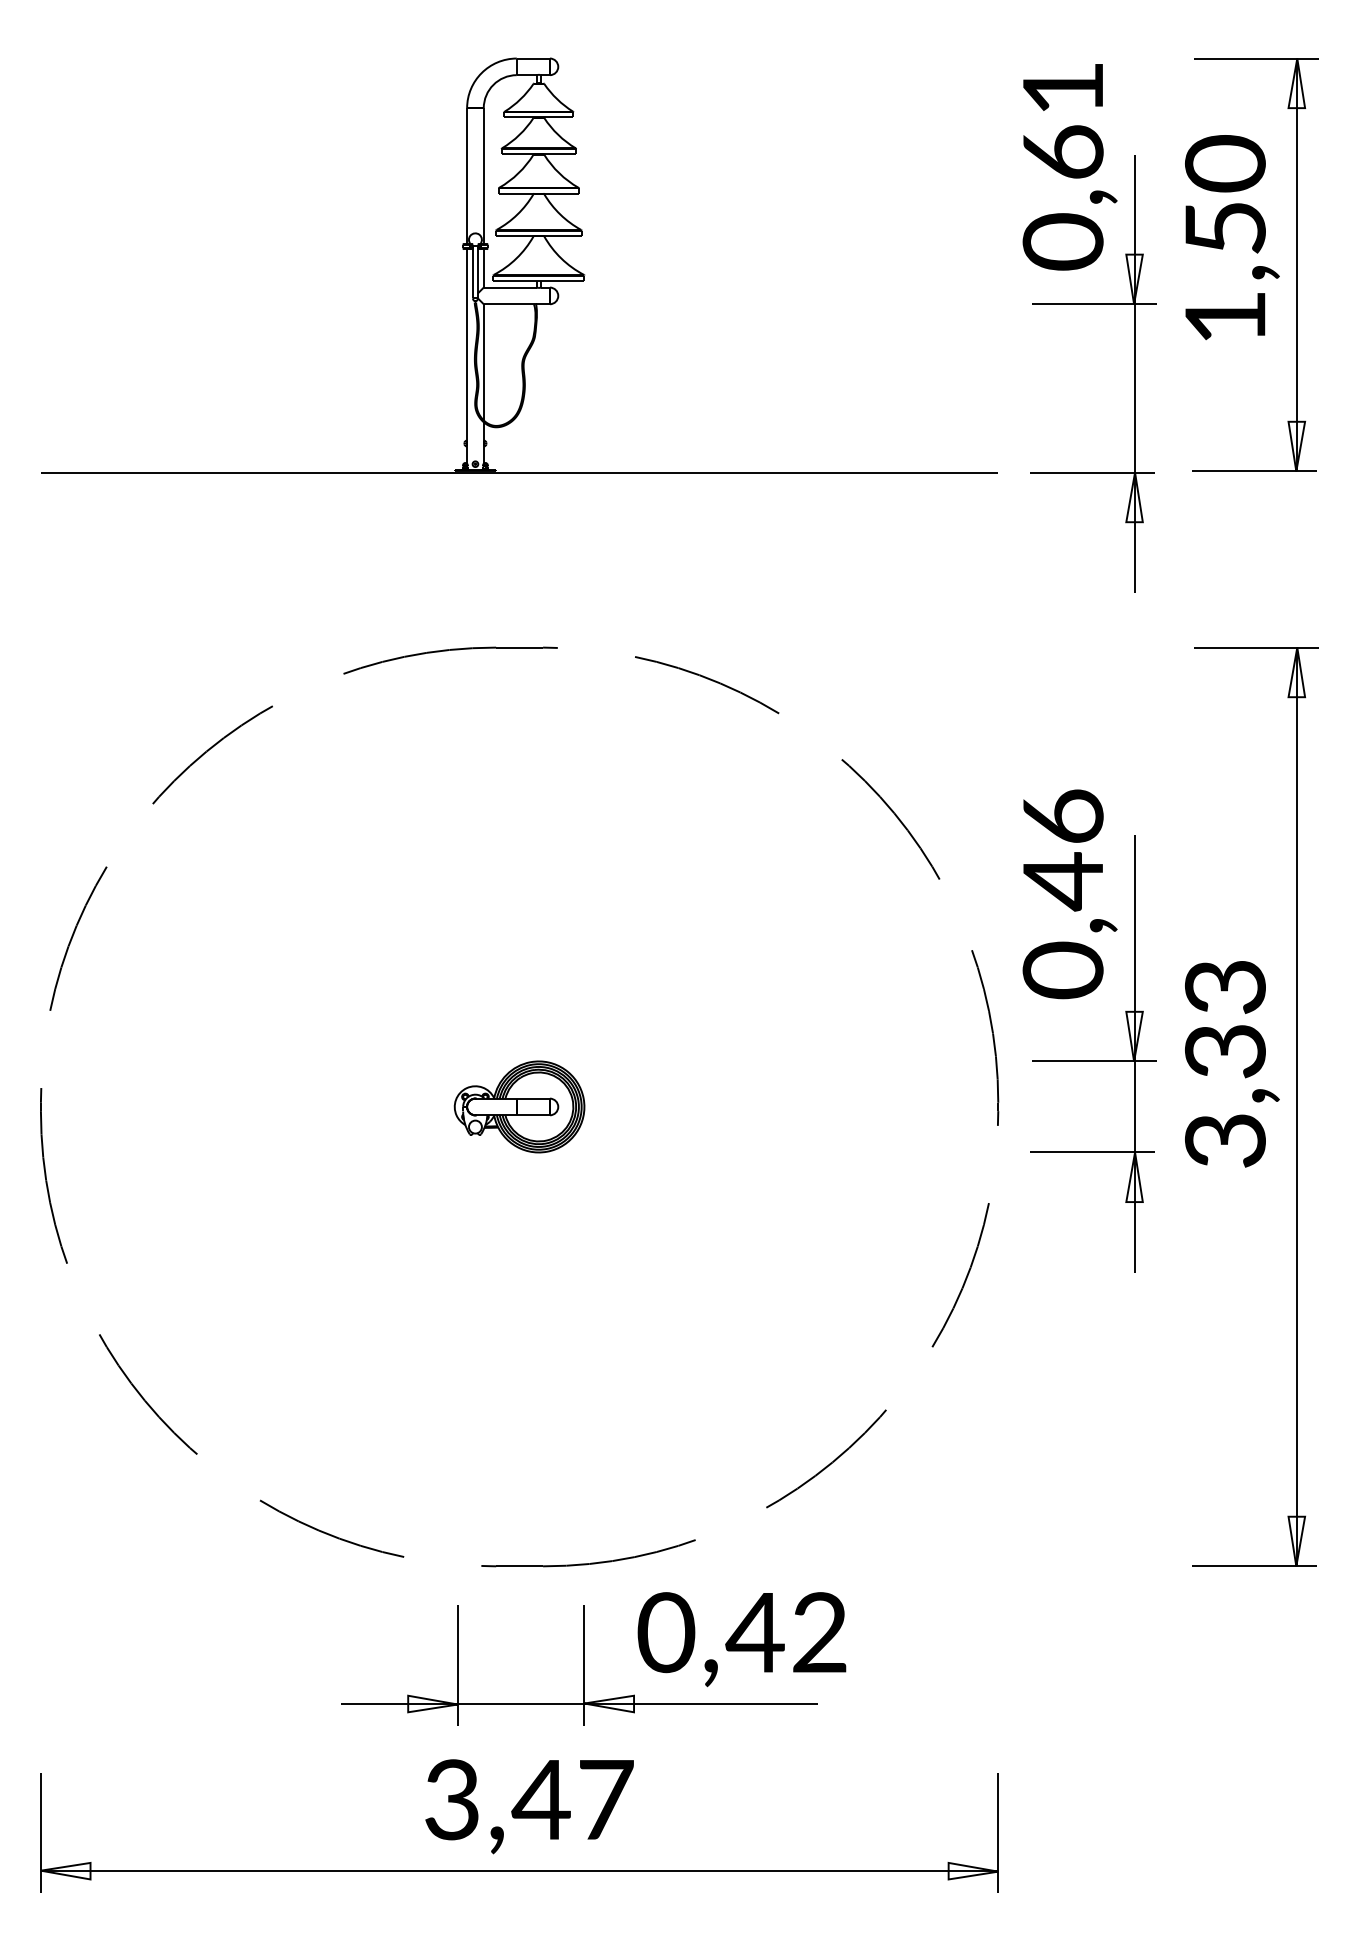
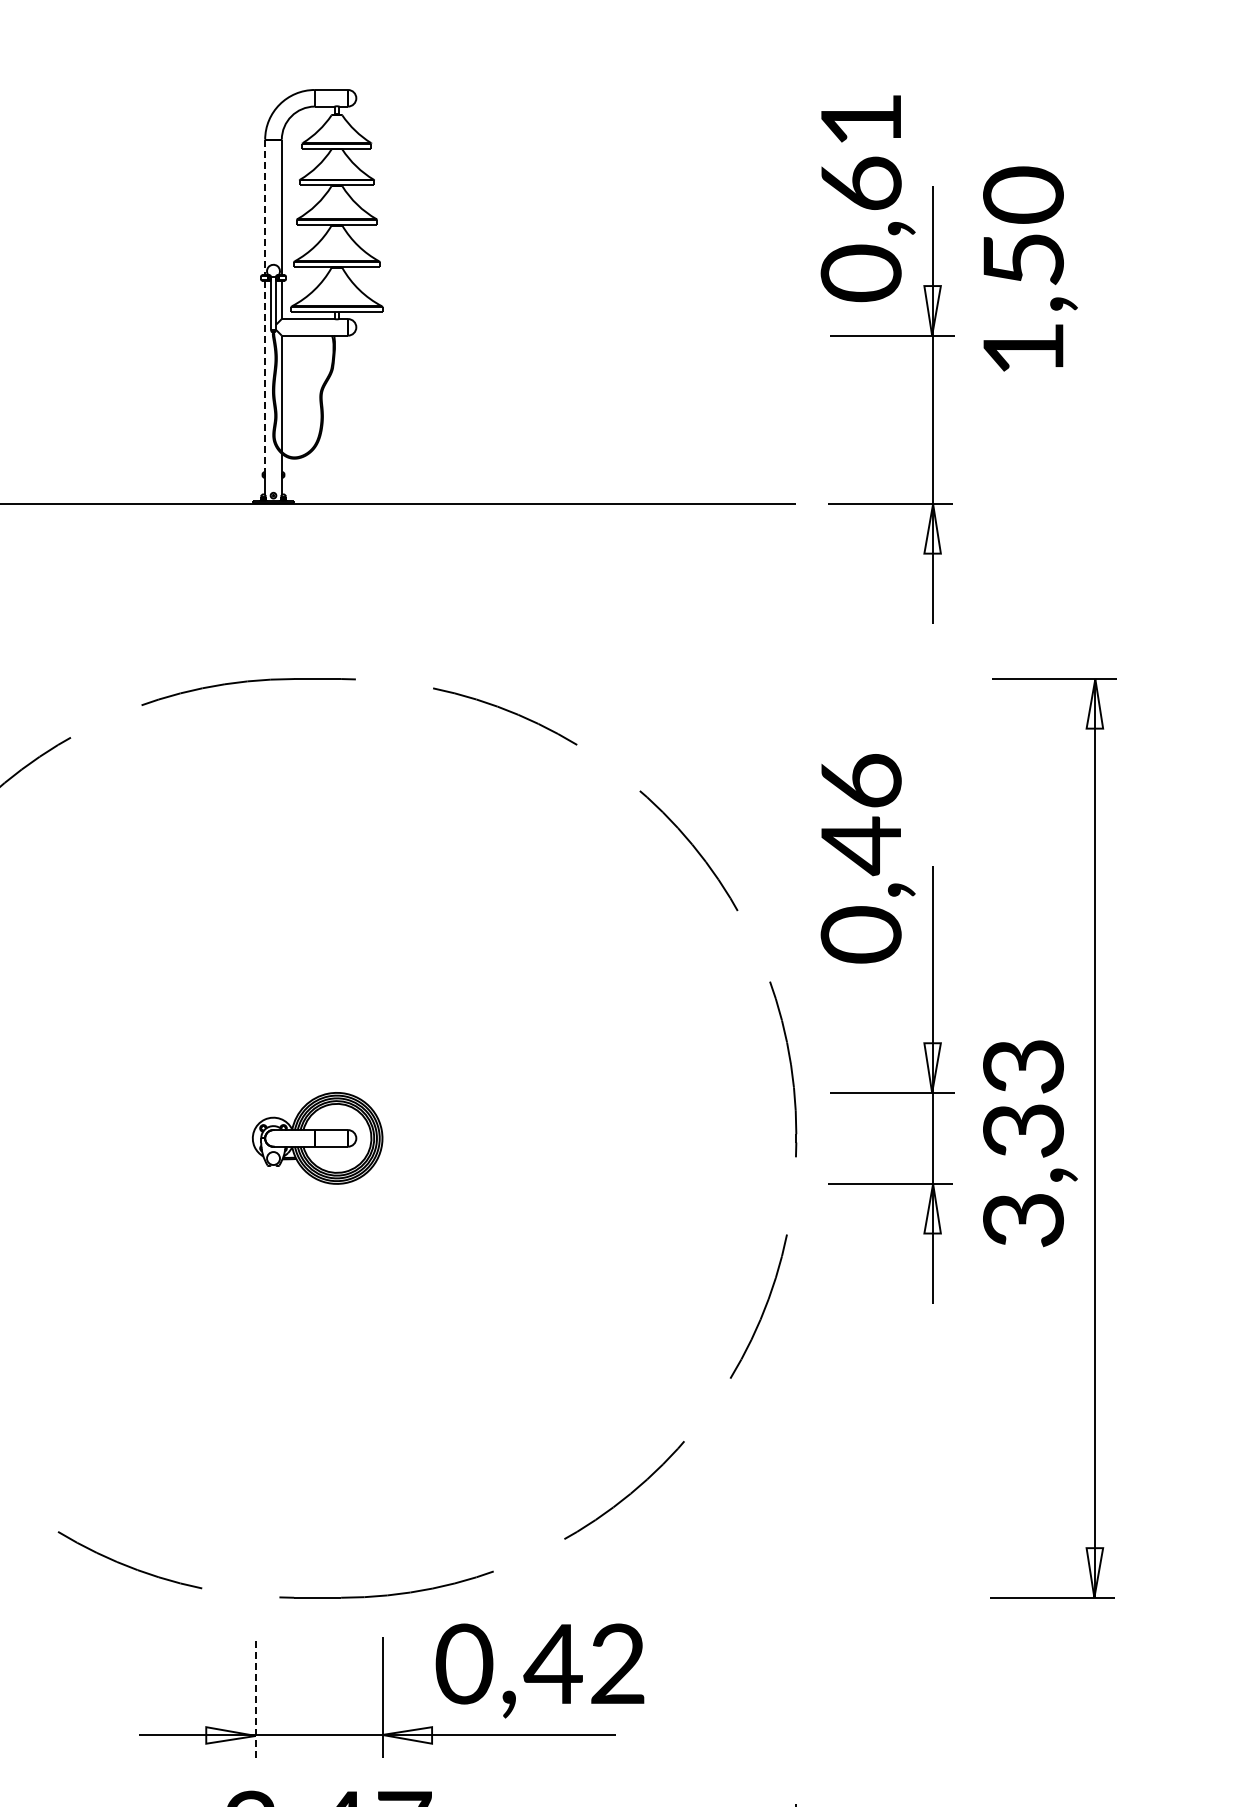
line: (467, 176) -> (265, 207), solid -> dashed
part: (1296, 264) -> (1094, 295), removed
line: (467, 344) -> (265, 375), solid -> dashed
text: (1069, 894) -> (867, 858), moved
text: (1232, 1064) -> (1030, 1143), moved
line: (457, 1665) -> (255, 1696), solid -> dashed

